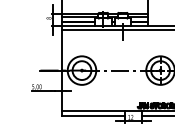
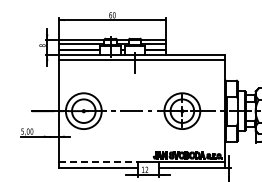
line: (93, 111) -> (98, 162), solid -> dashed

